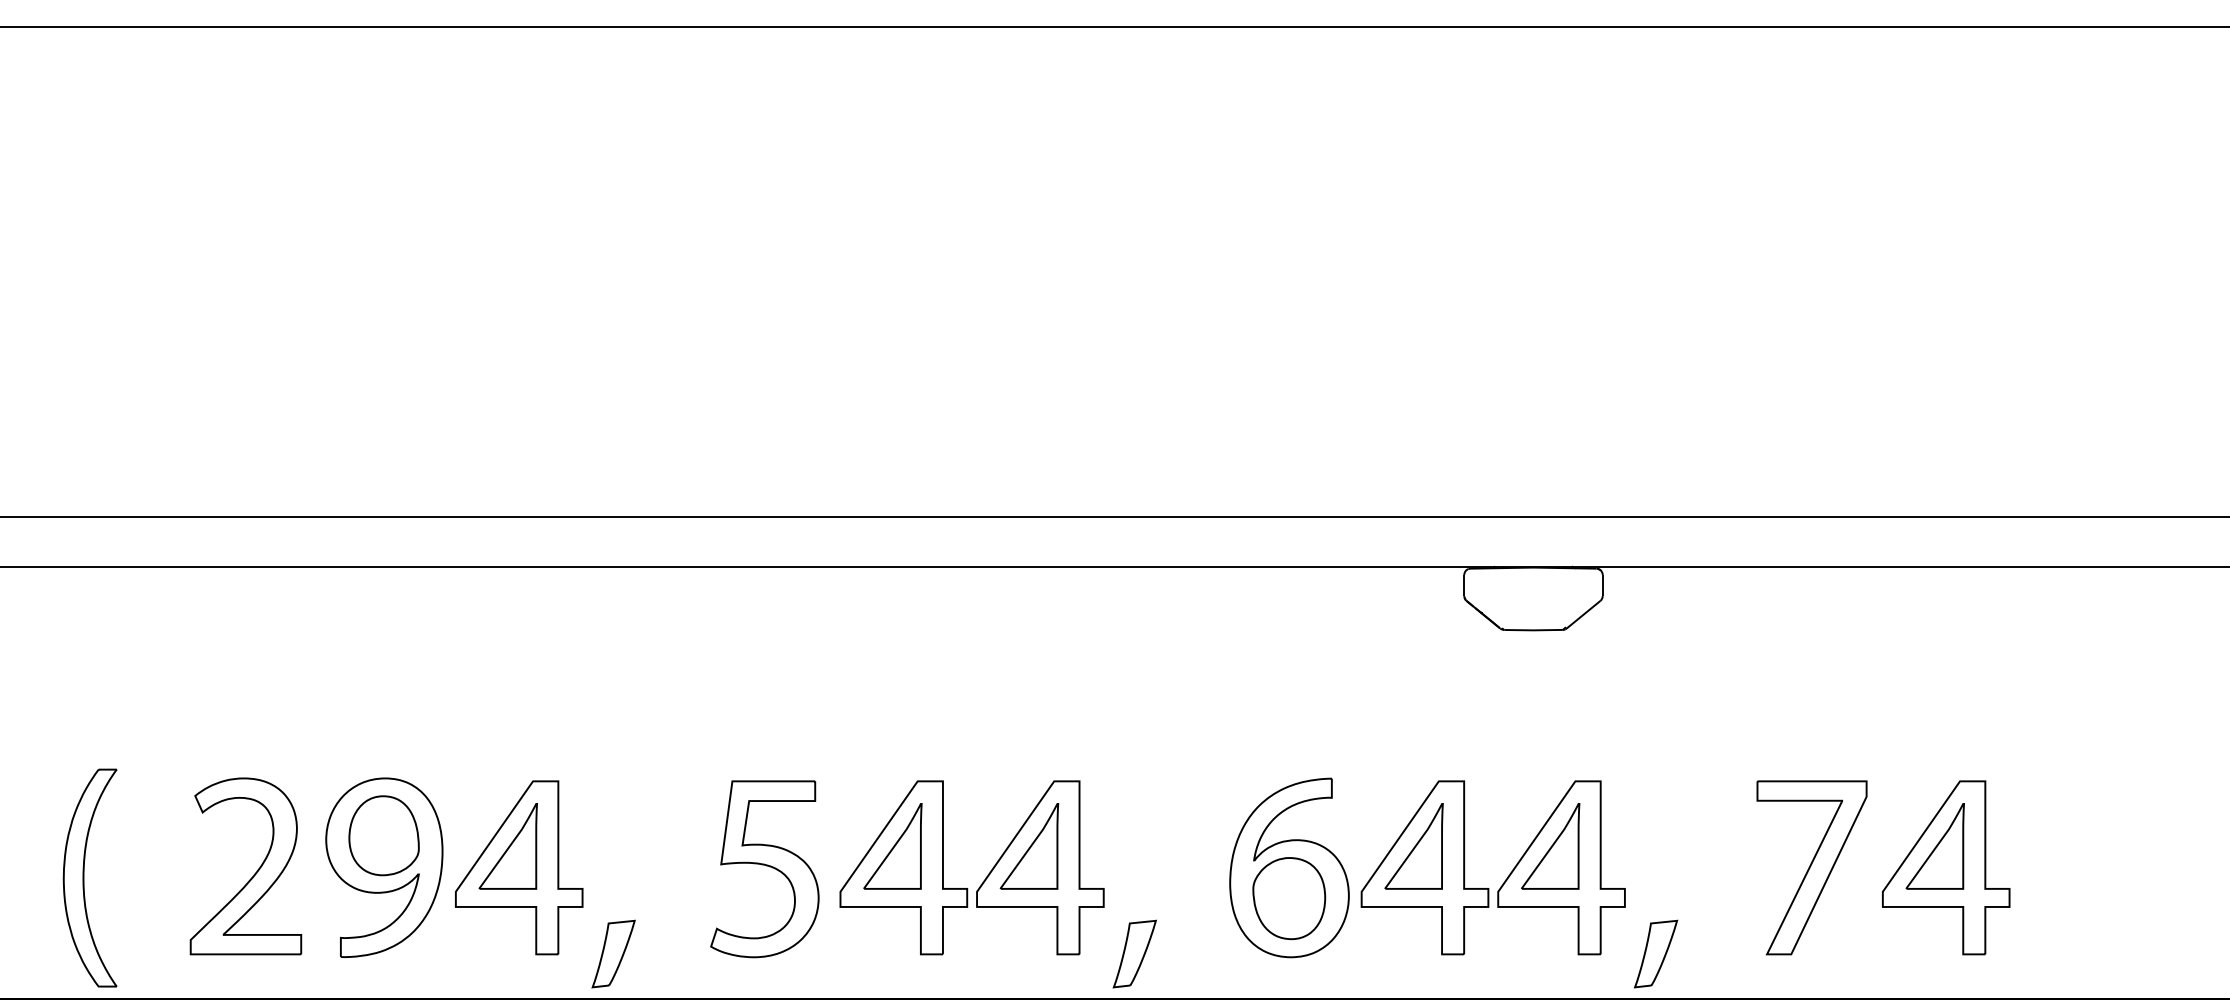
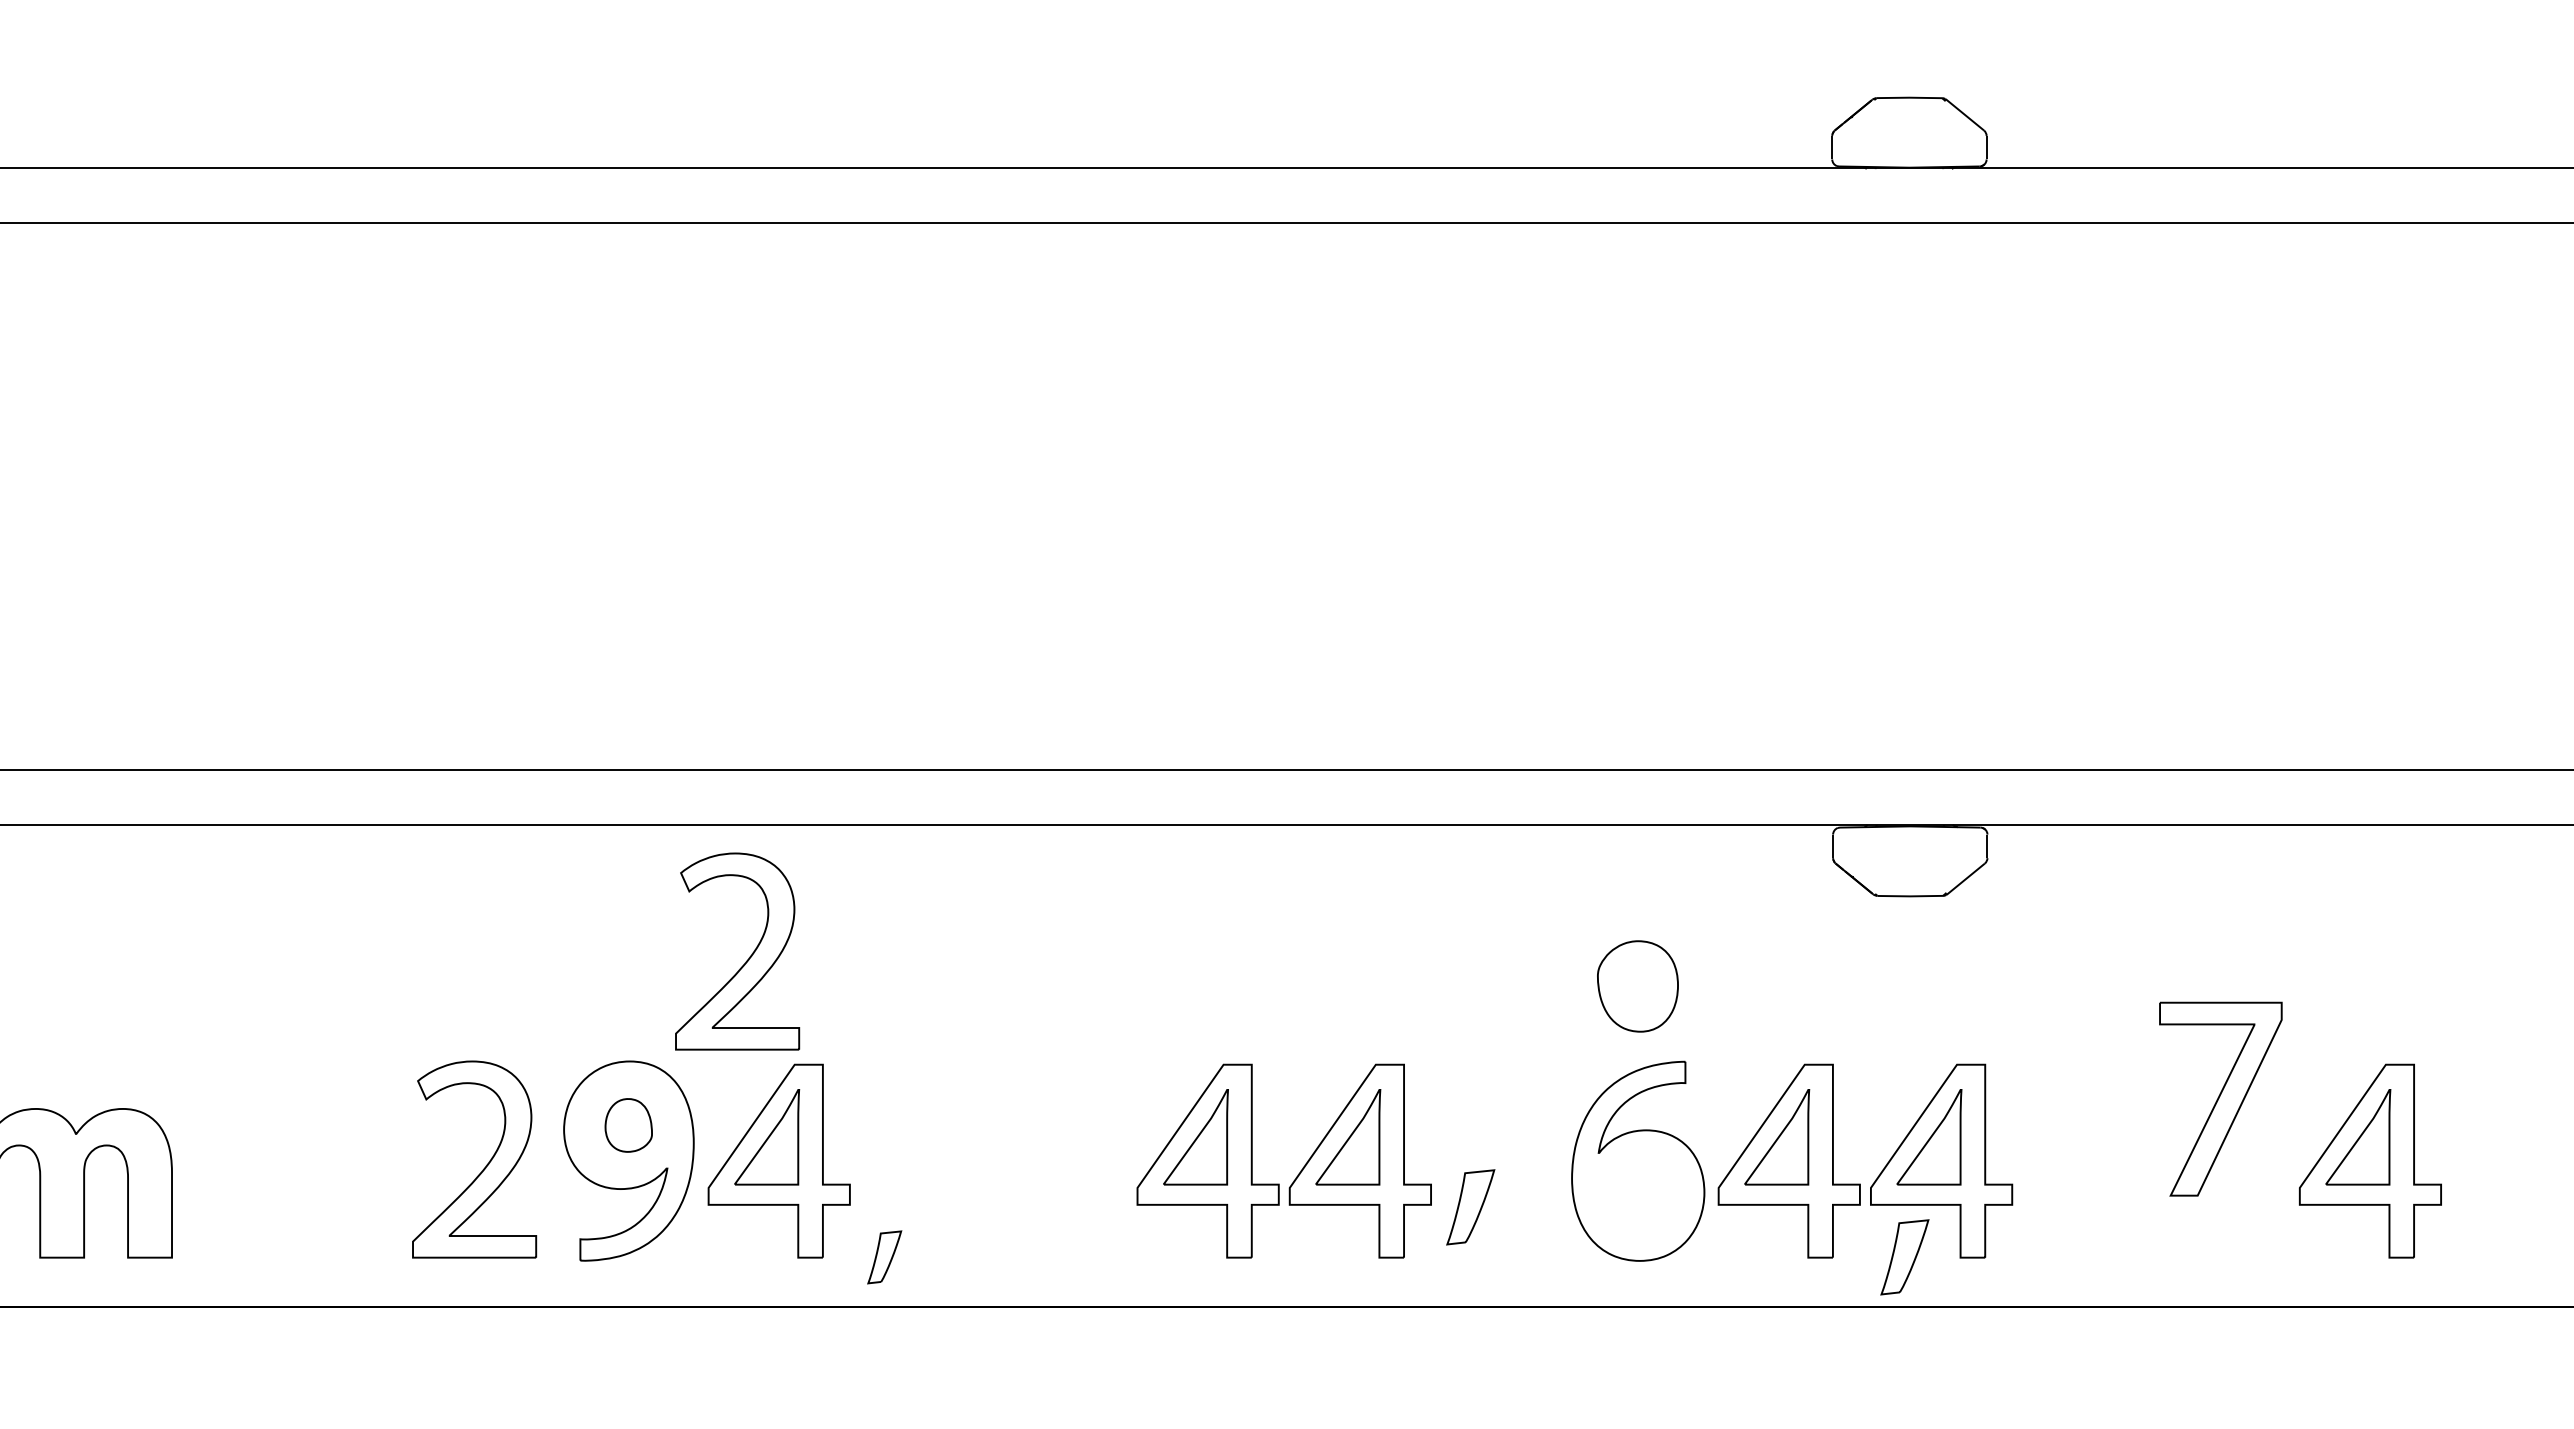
part: (489, 687) -> (746, 960), added
part: (384, 835) -> (628, 1125), size x0.6
part: (1811, 867) -> (2220, 1098), moved
part: (765, 869) -> (1053, 1162), removed
part: (89, 877) -> (300, 1172), removed
part: (1288, 898) -> (1637, 986), moved
part: (613, 954) -> (884, 1257), size x0.7
part: (1134, 954) -> (1470, 1207), moved
part: (1655, 954) -> (1904, 1257), moved

